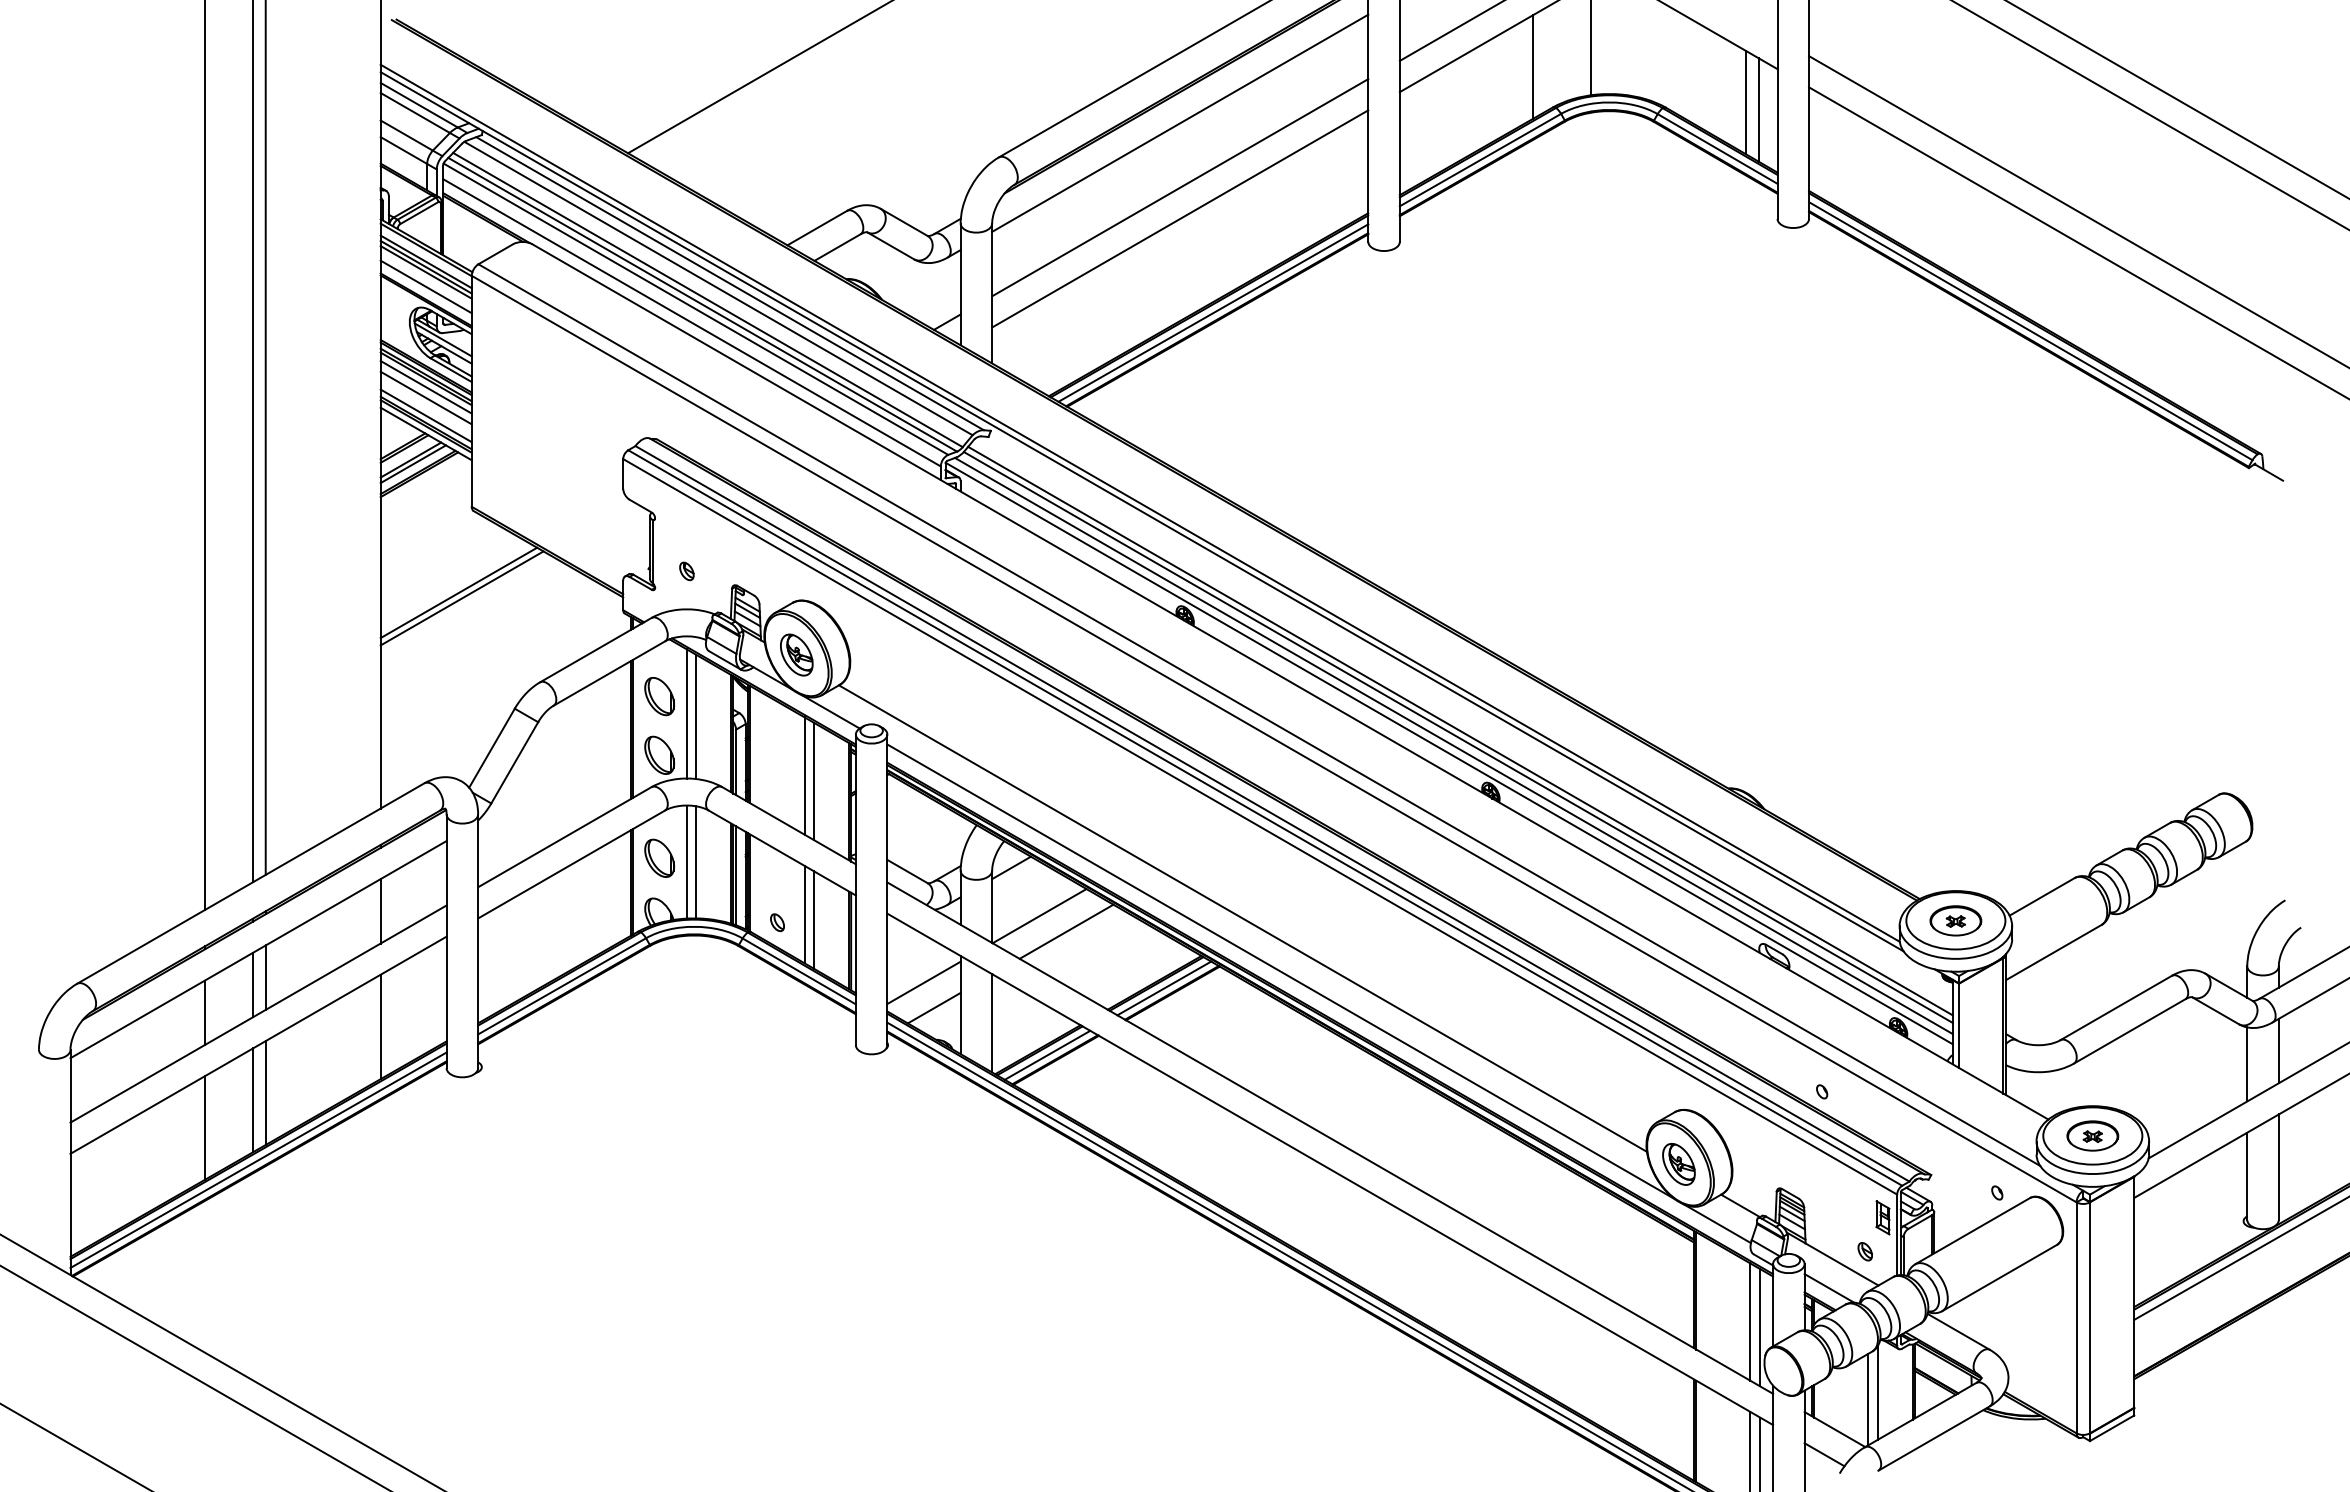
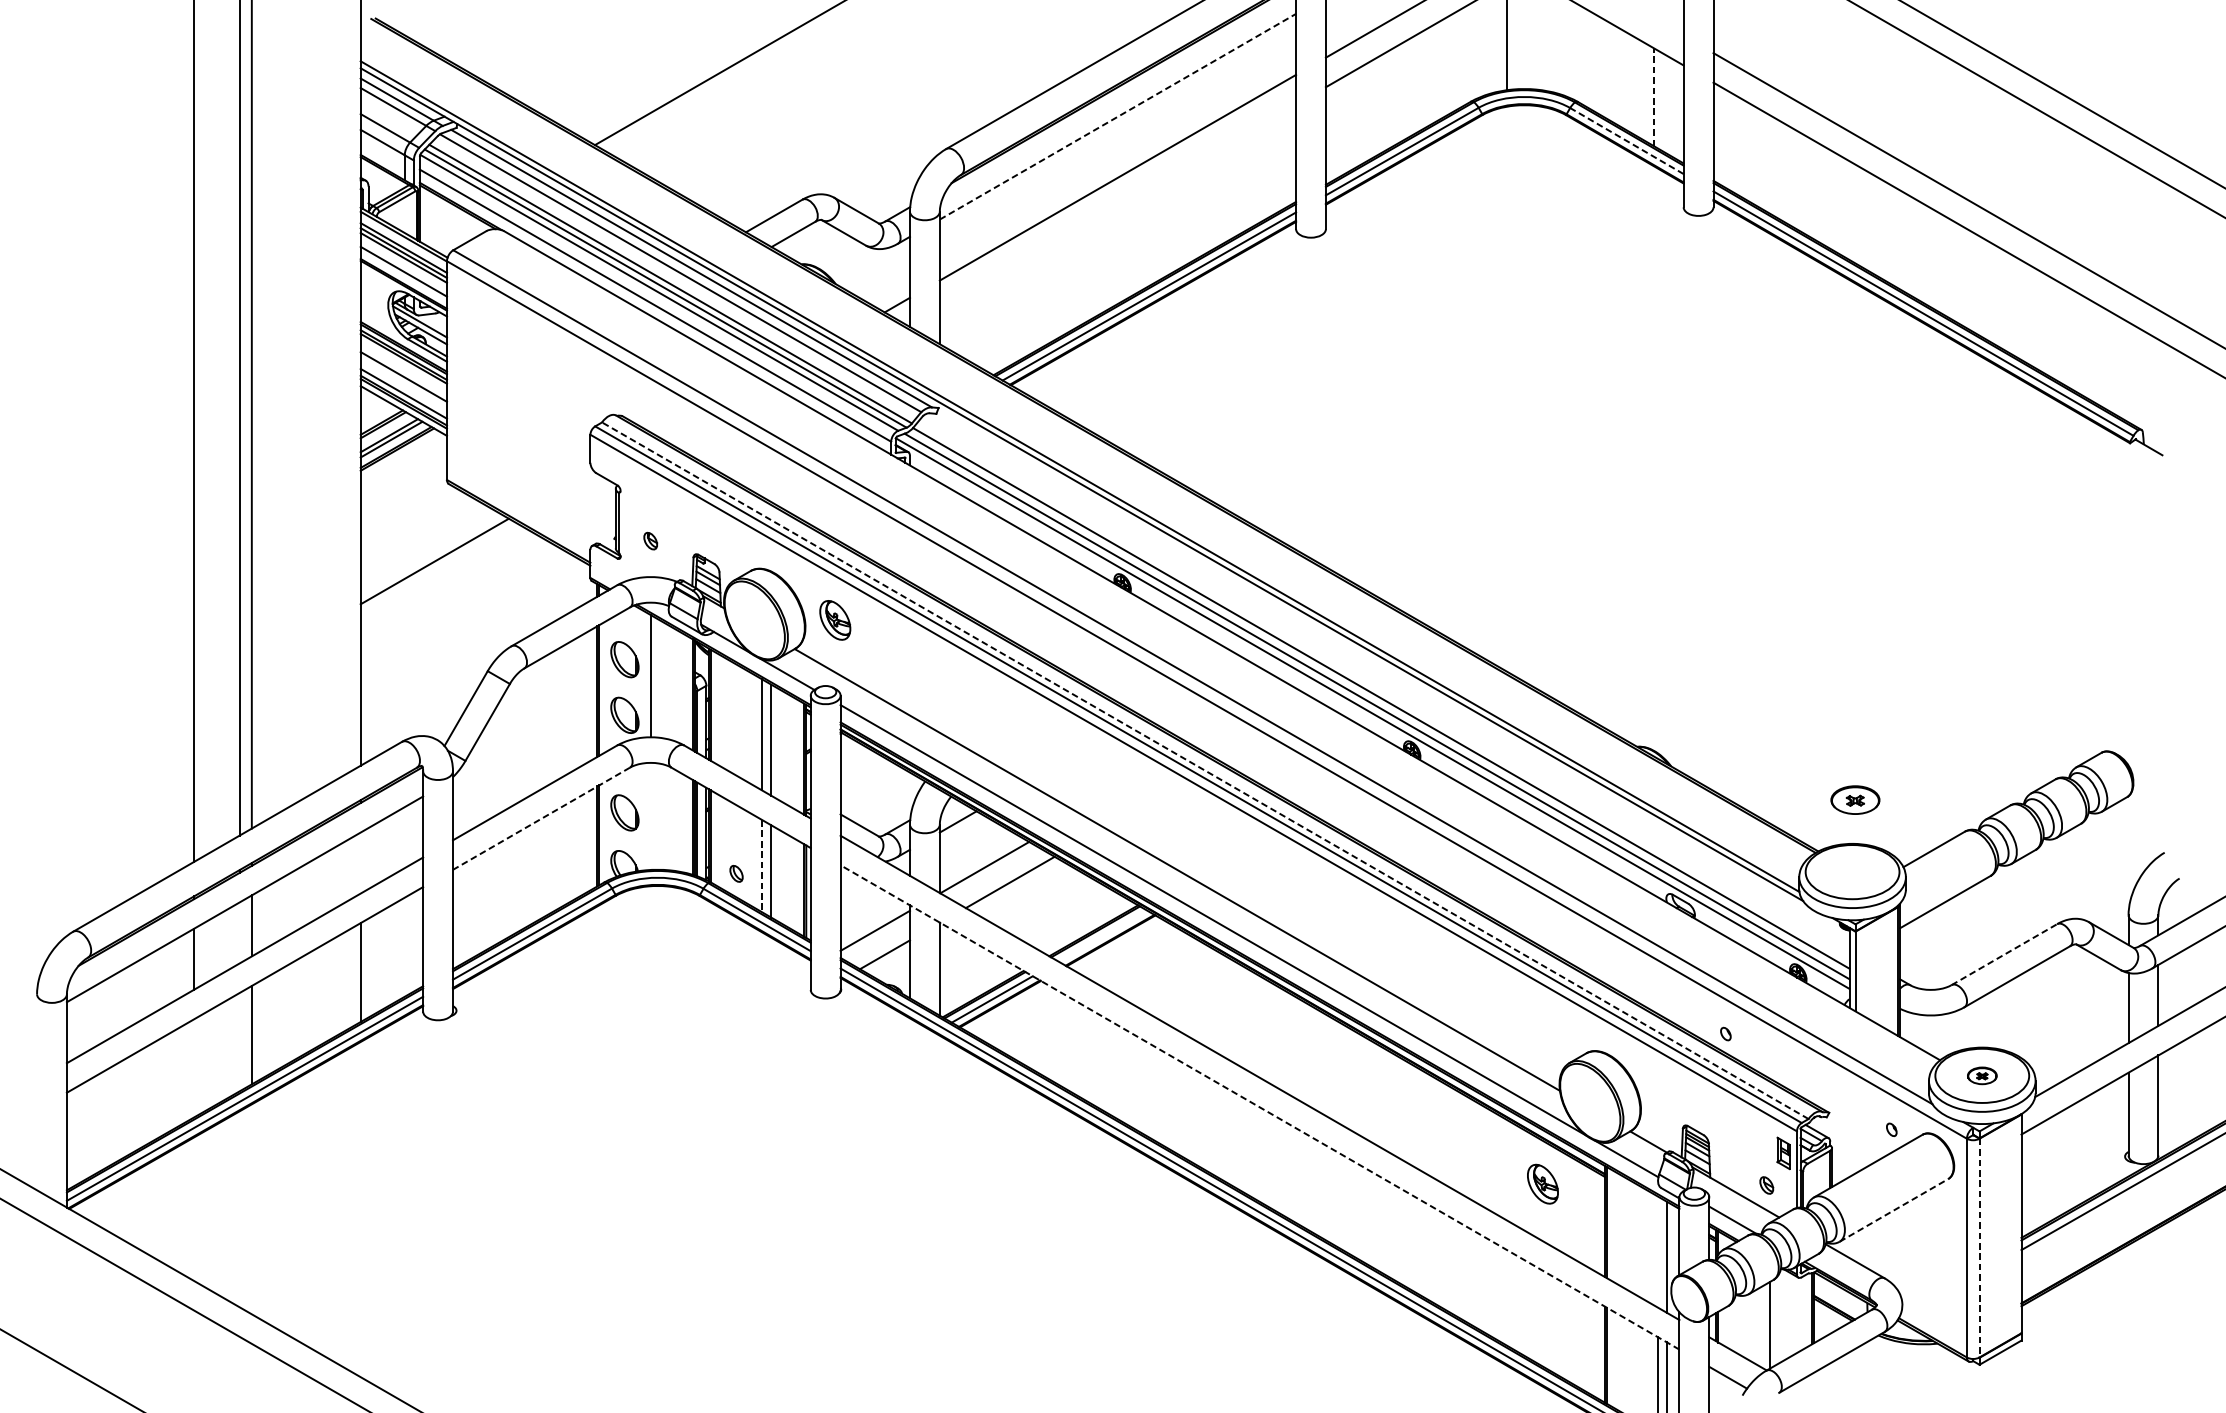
line: (1533, 66) -> (1452, 62), removed
line: (1746, 102) -> (1654, 97), solid -> dashed
line: (1759, 109) -> (1666, 103), removed
line: (1180, 123) -> (1118, 116), solid -> dashed
line: (1717, 148) -> (1626, 140), solid -> dashed
line: (1180, 218) -> (1118, 206), removed
line: (425, 387) -> (403, 366), removed
line: (461, 598) -> (437, 566), removed
part: (796, 654) -> (835, 619), moved
line: (696, 716) -> (659, 678), removed
line: (1460, 730) -> (1383, 691), removed
line: (1272, 813) -> (1205, 770), solid -> dashed
line: (686, 861) -> (650, 815), removed
line: (696, 862) -> (659, 816), removed
line: (571, 864) -> (541, 818), solid -> dashed
line: (380, 911) -> (360, 863), removed
line: (804, 914) -> (762, 866), solid -> dashed
part: (1955, 920) -> (1855, 799), moved
line: (252, 984) -> (239, 932), removed
line: (1164, 988) -> (1103, 936), removed
line: (2116, 1007) -> (2004, 954), solid -> dashed
line: (252, 1100) -> (239, 1042), removed
line: (205, 1127) -> (194, 1067), removed
part: (2092, 1135) -> (1981, 1075), size x0.6
part: (1678, 1164) -> (1542, 1184), moved
line: (1329, 1169) -> (1259, 1107), solid -> dashed
line: (2000, 1277) -> (1894, 1209), solid -> dashed
line: (2089, 1318) -> (1979, 1248), solid -> dashed
line: (1750, 1321) -> (1658, 1251), removed
line: (1877, 1392) -> (1778, 1318), removed

